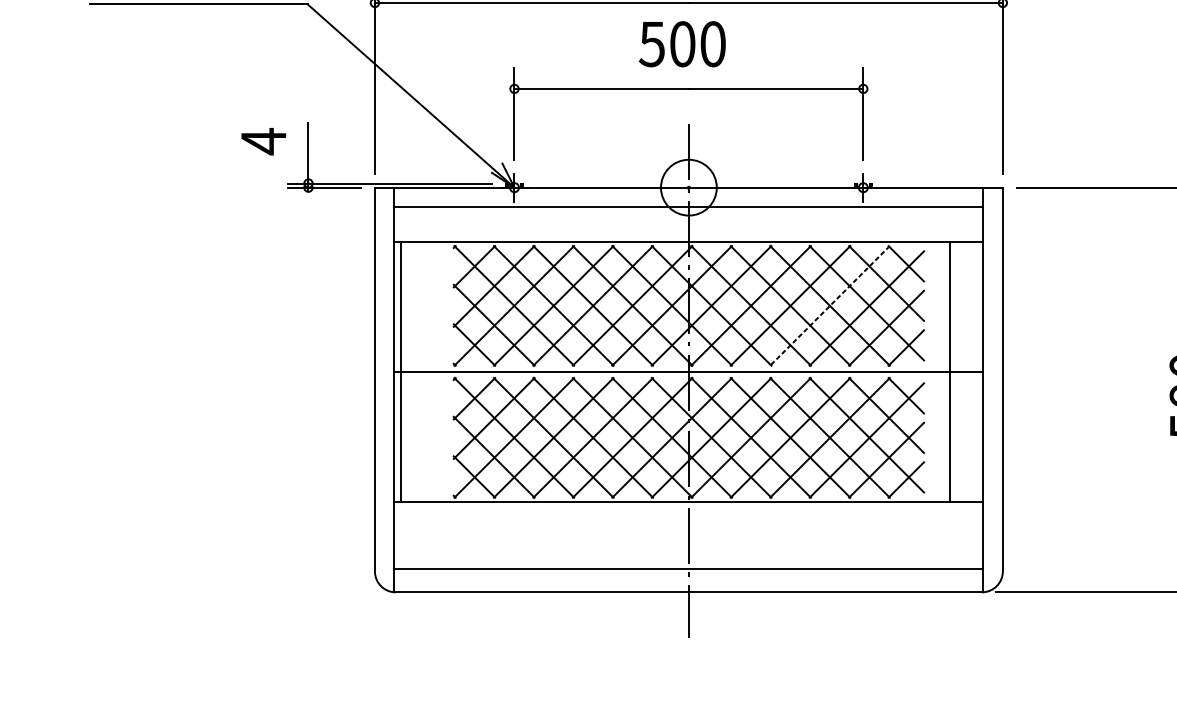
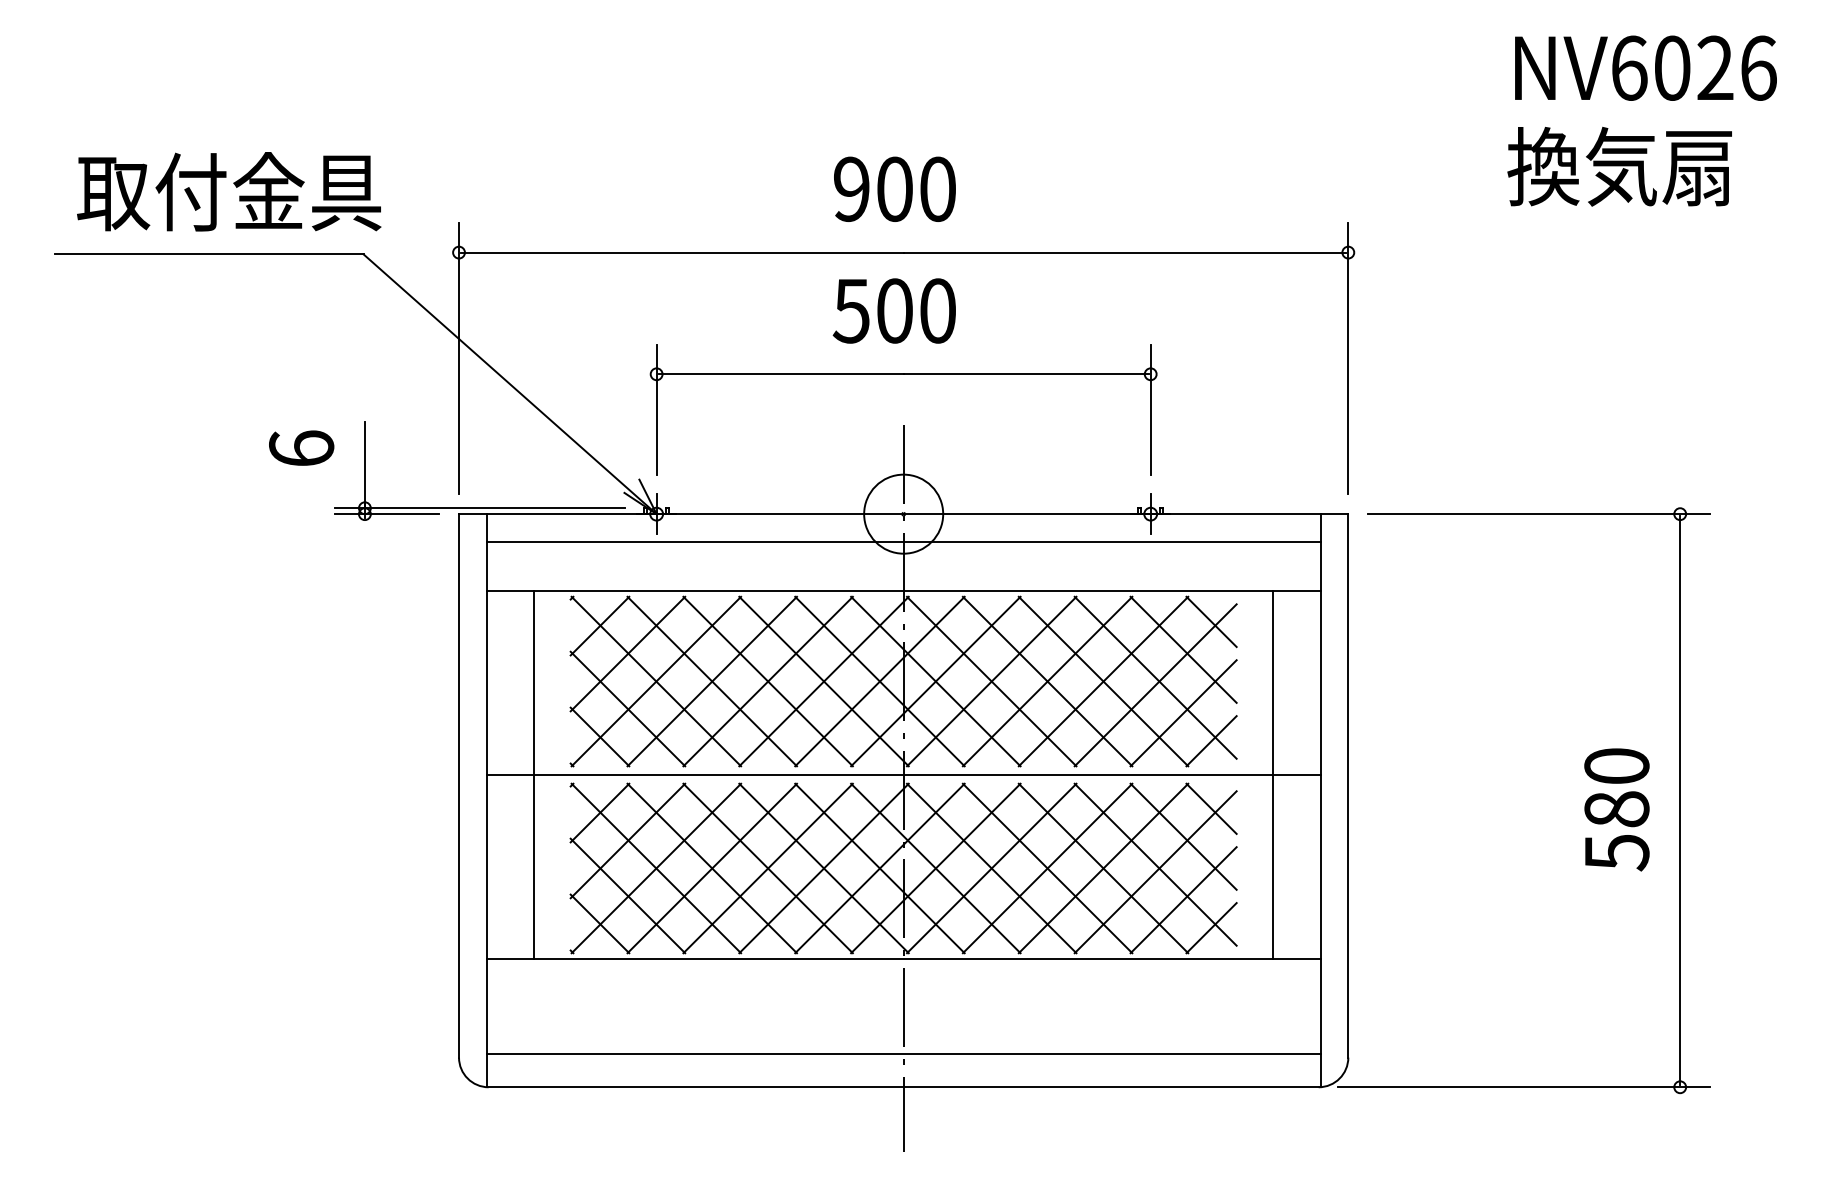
text: (263, 141) -> (301, 448), 4 -> 6
line: (830, 305) -> (1103, 681), dashed -> solid
line: (401, 371) -> (534, 774), moved

